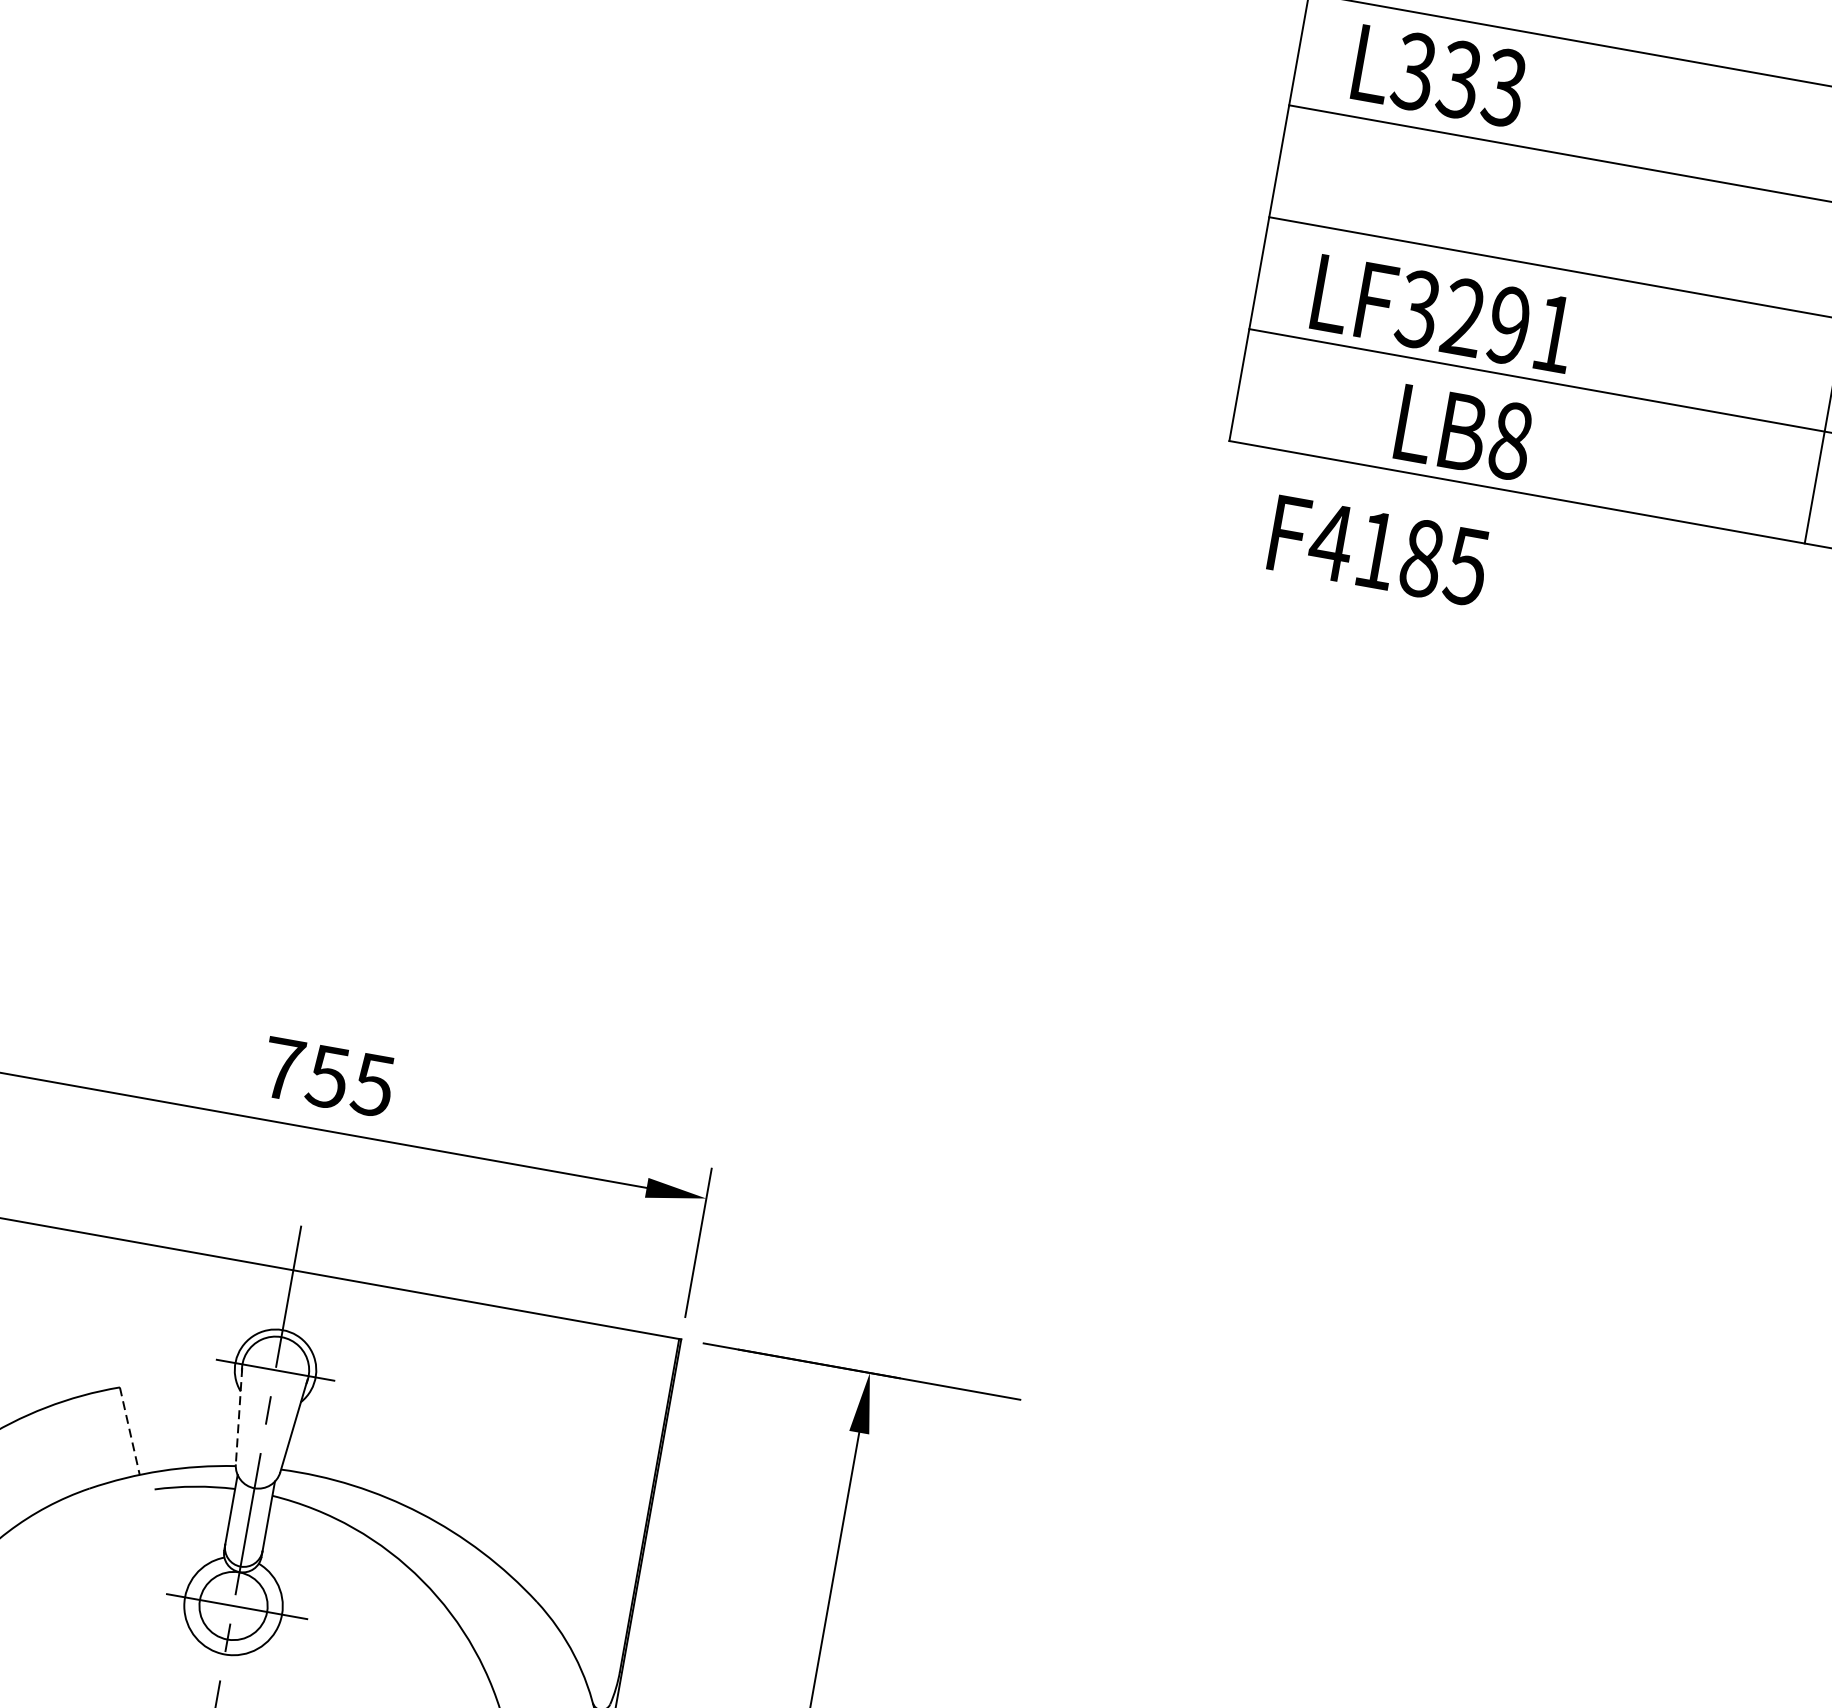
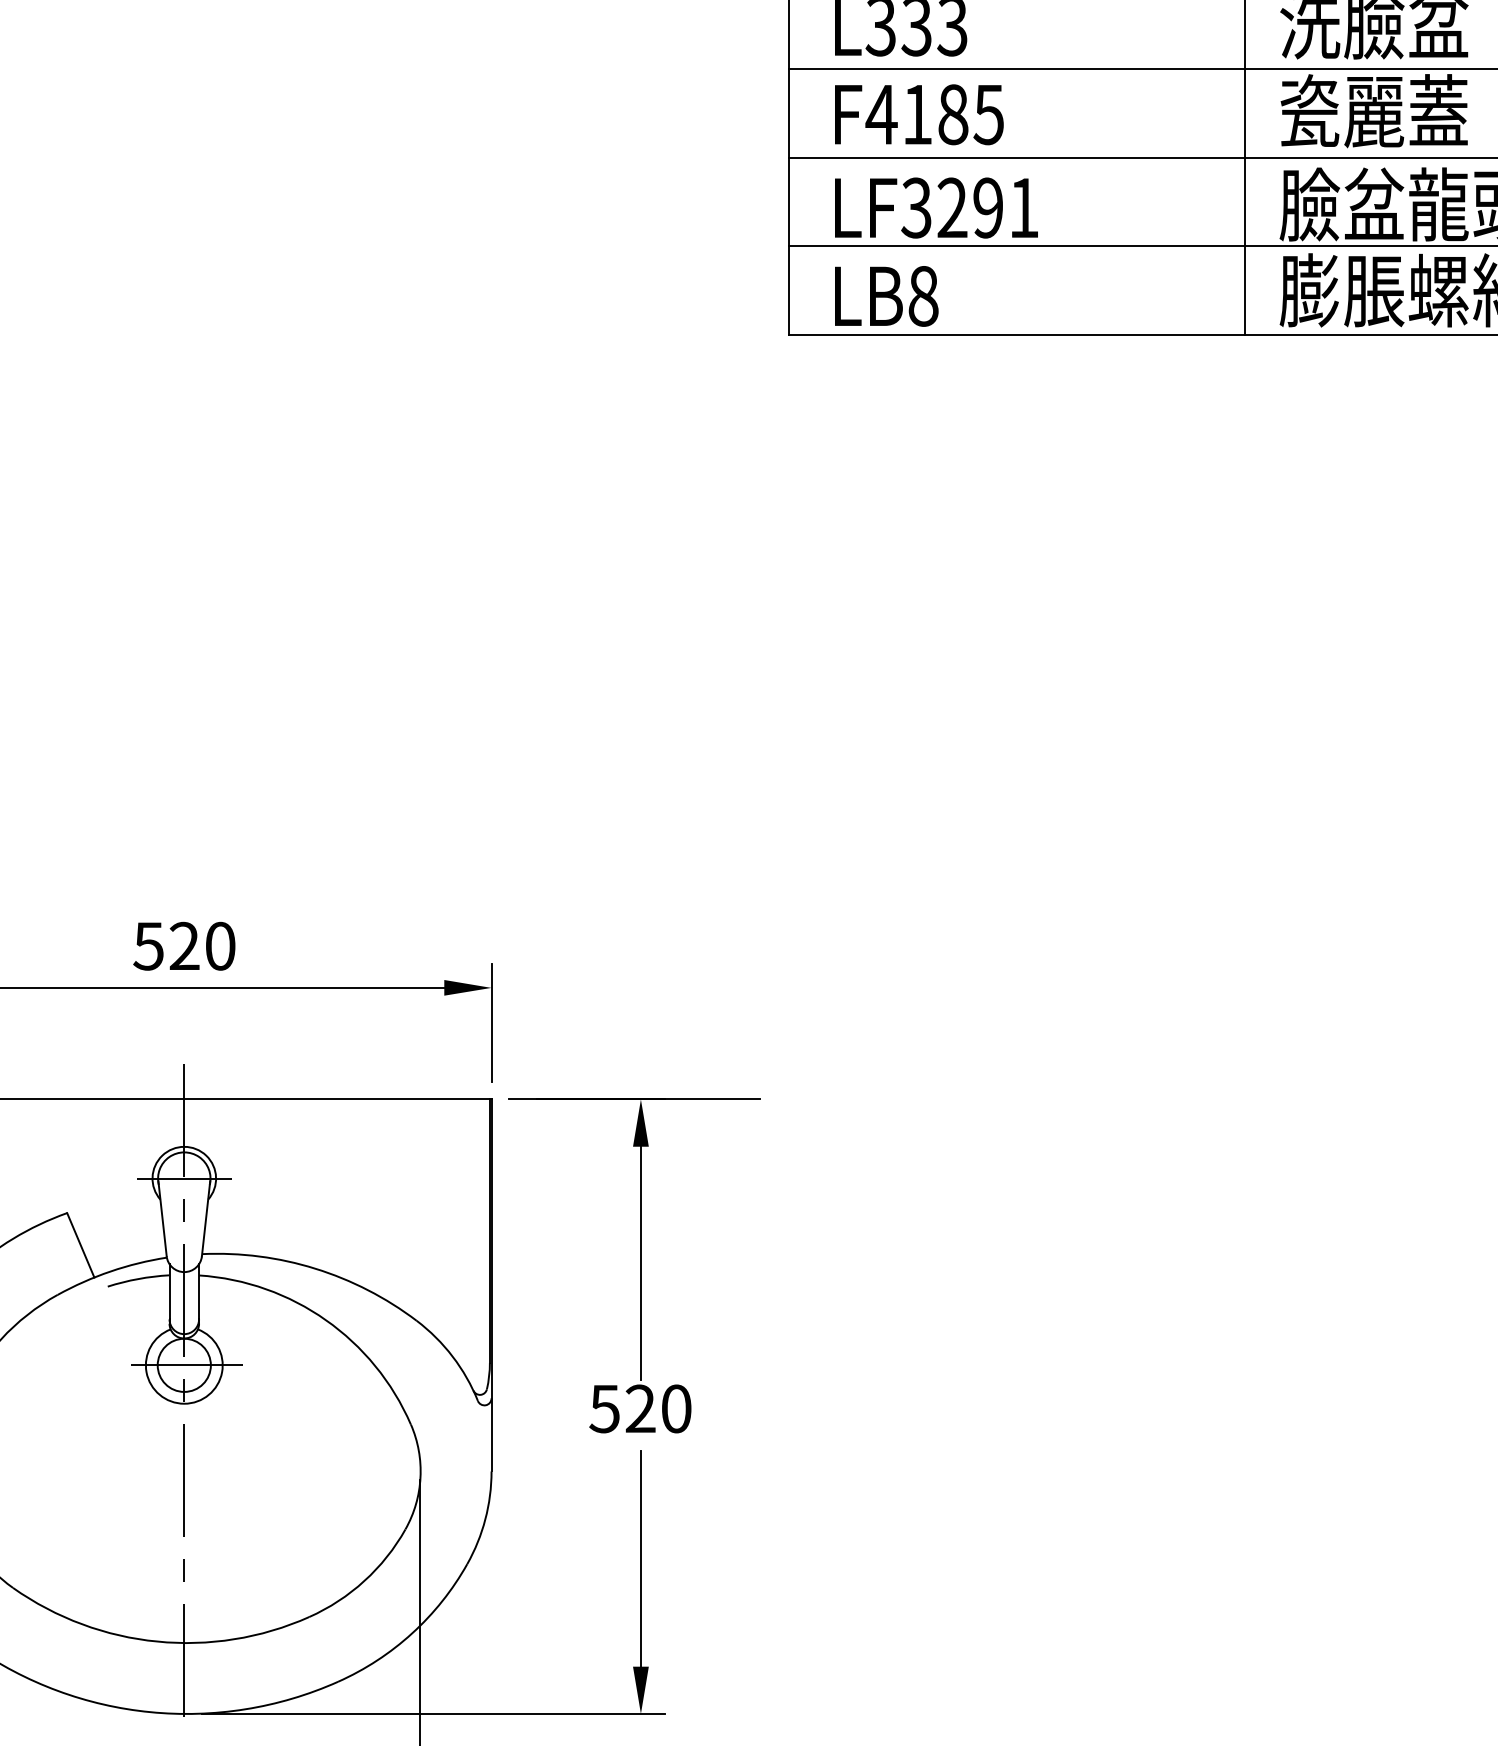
text: (1464, 432) -> (886, 296), moved
text: (1379, 550) -> (919, 114), moved
text: (328, 1075) -> (184, 945), 755 -> 520
line: (239, 1415) -> (162, 1218), dashed -> solid
line: (129, 1431) -> (80, 1245), dashed -> solid

